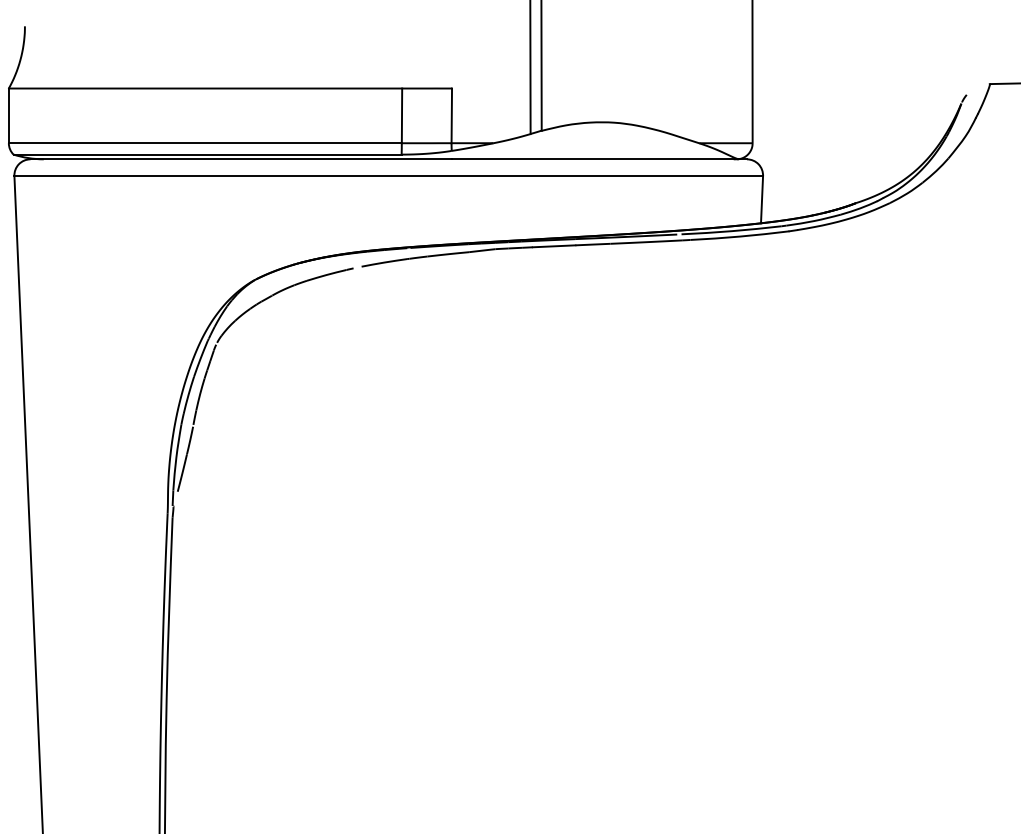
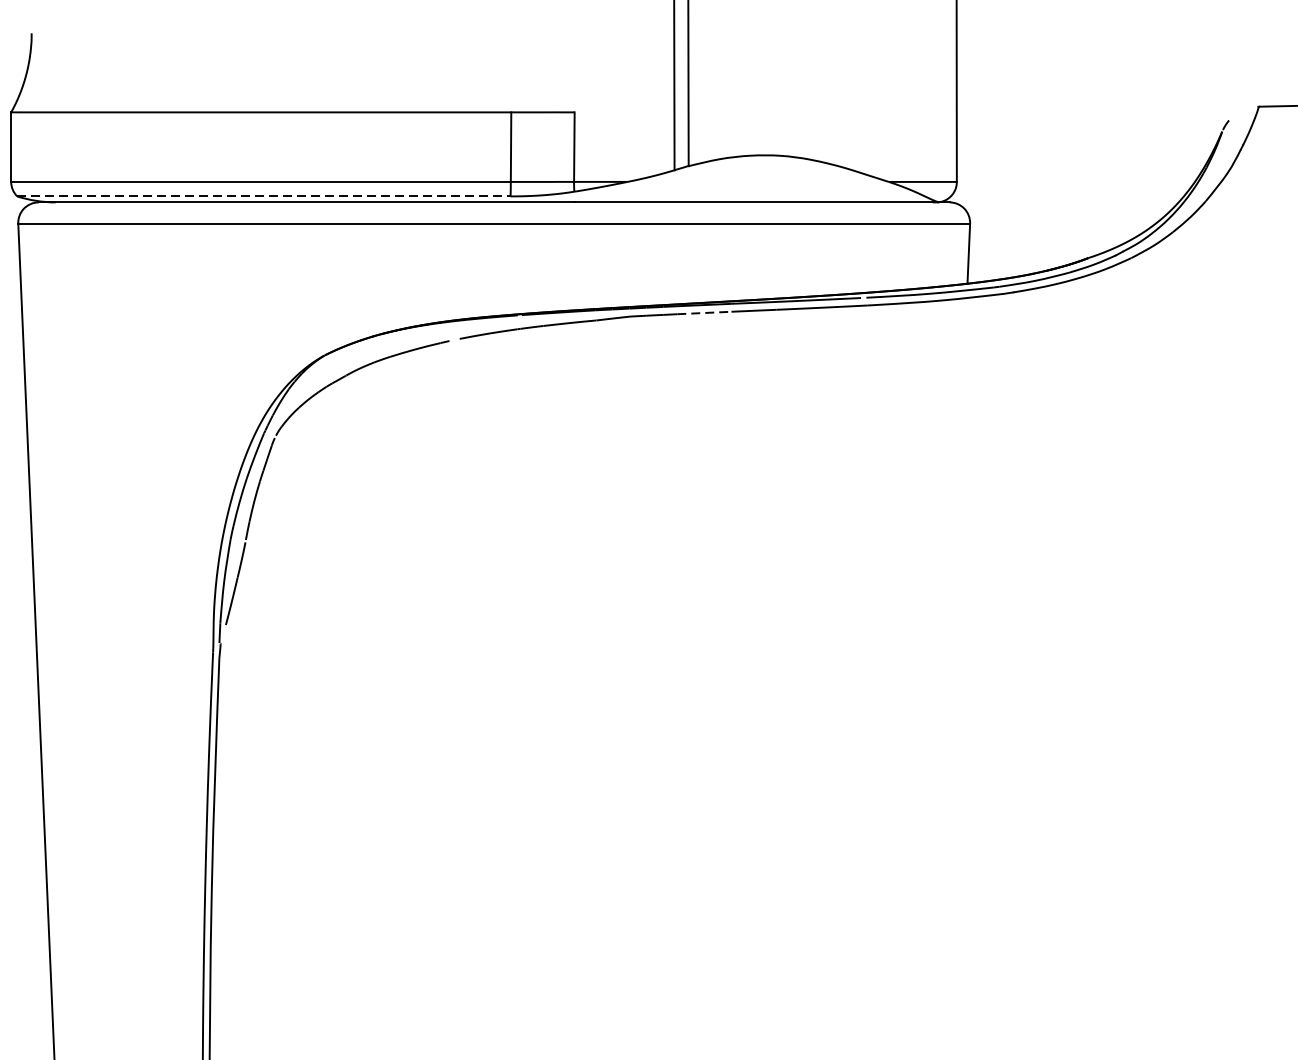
line: (208, 154) -> (265, 196), solid -> dashed
line: (554, 246) -> (704, 313), solid -> dashed

